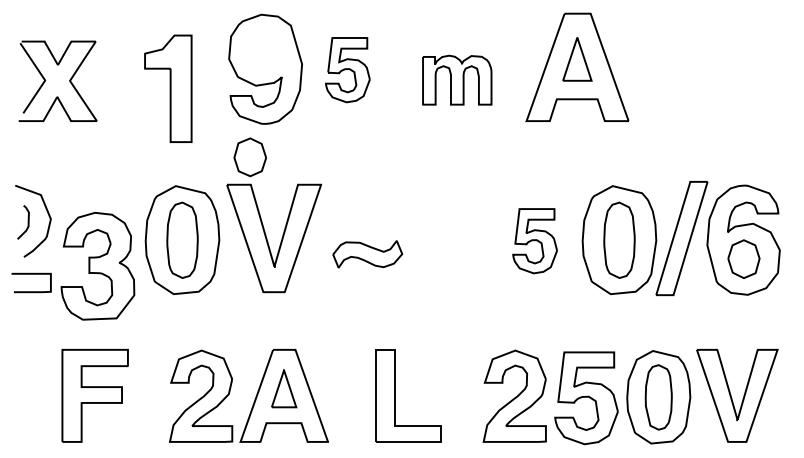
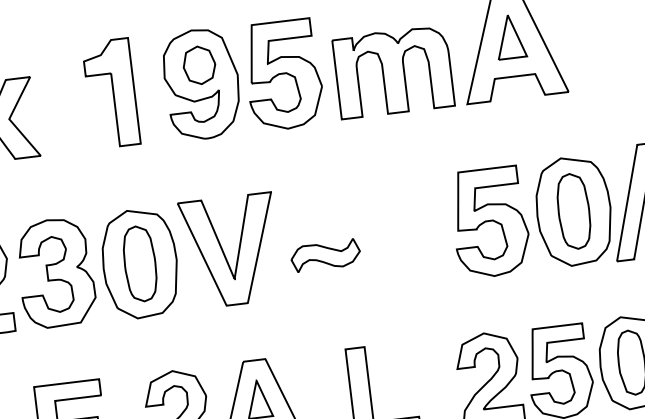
part: (347, 69) -> (283, 74), size x1.67
part: (457, 79) -> (393, 71), size x1.67
part: (168, 88) -> (111, 93), moved
part: (249, 157) -> (198, 65), moved
part: (534, 240) -> (489, 221), size x1.67
part: (97, 266) -> (55, 273), moved

